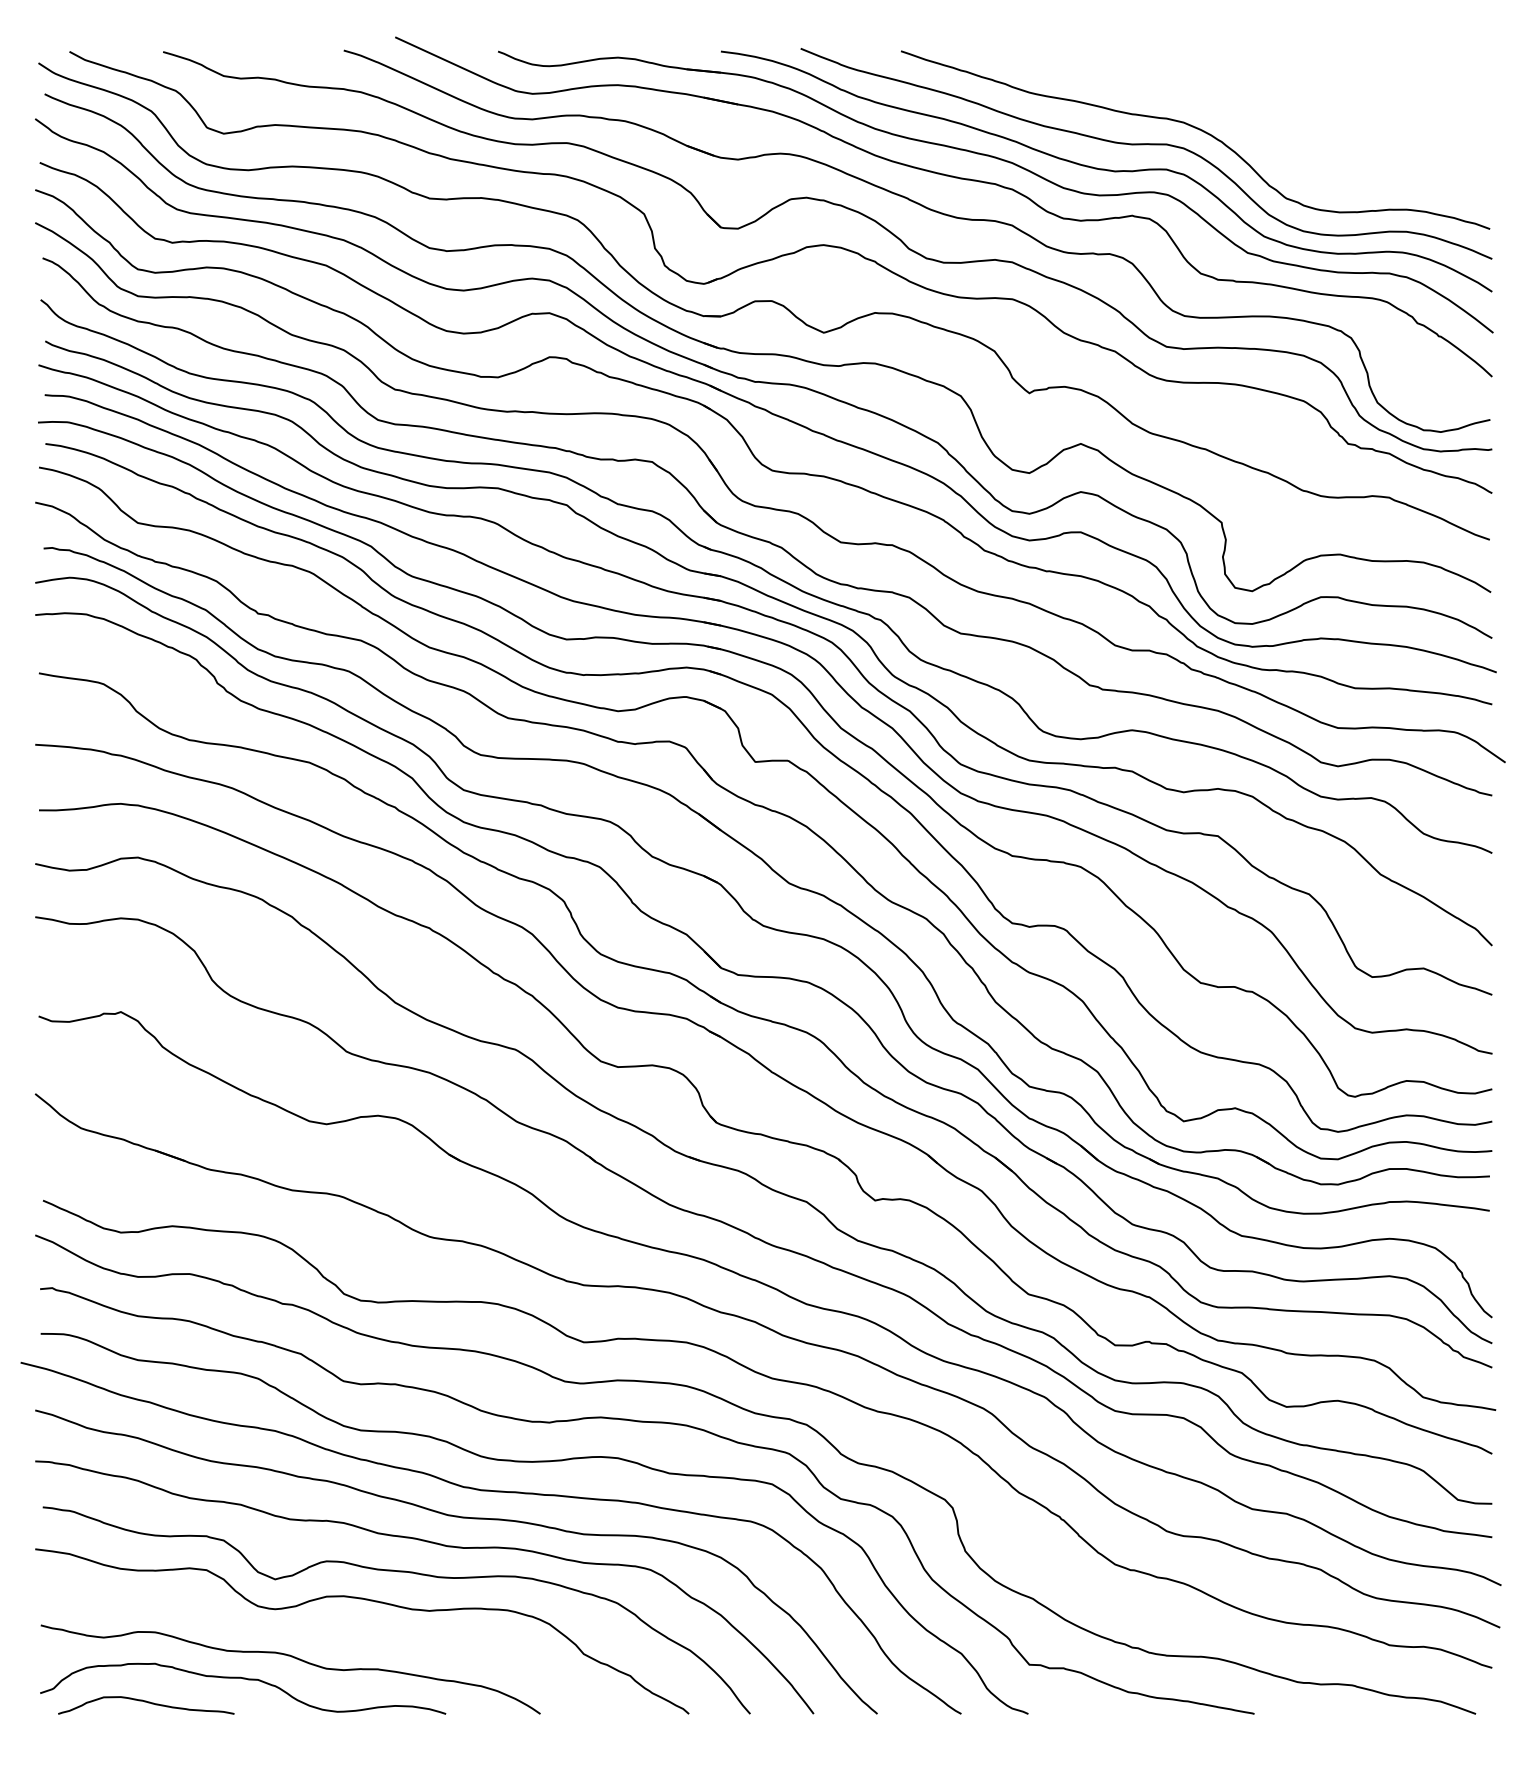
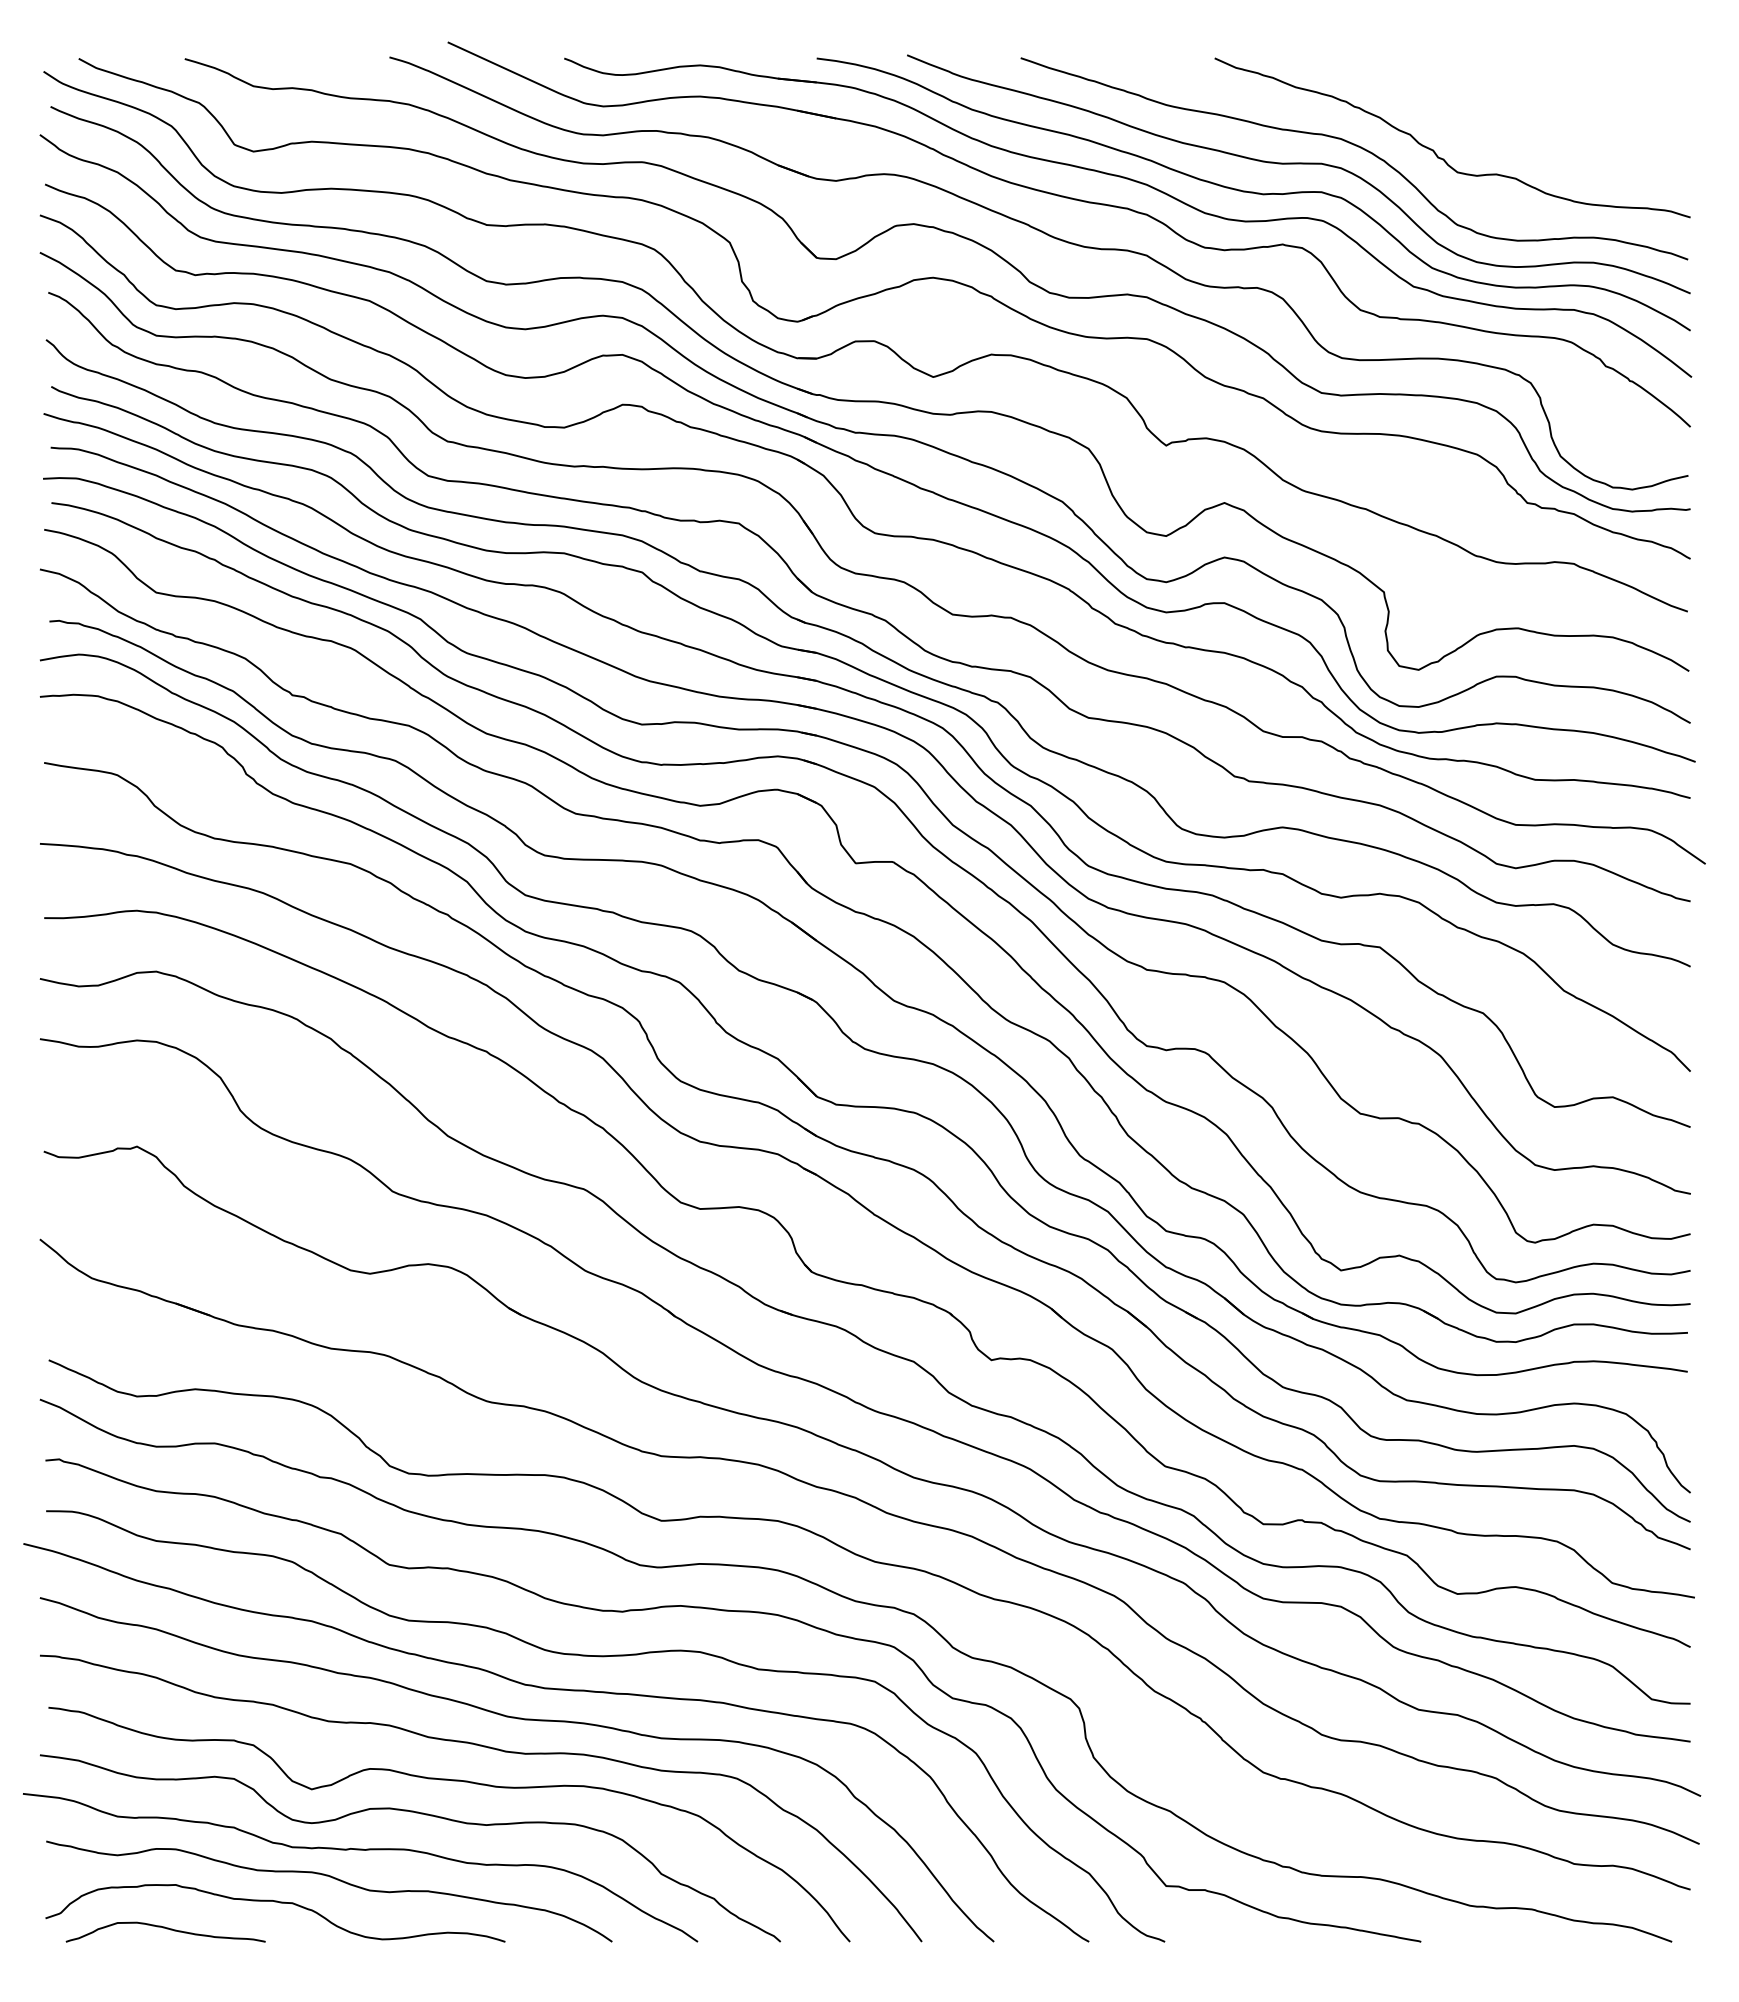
curve: (1267, 133) -> (1435, 151), added
curve: (318, 1633) -> (360, 1850), added

